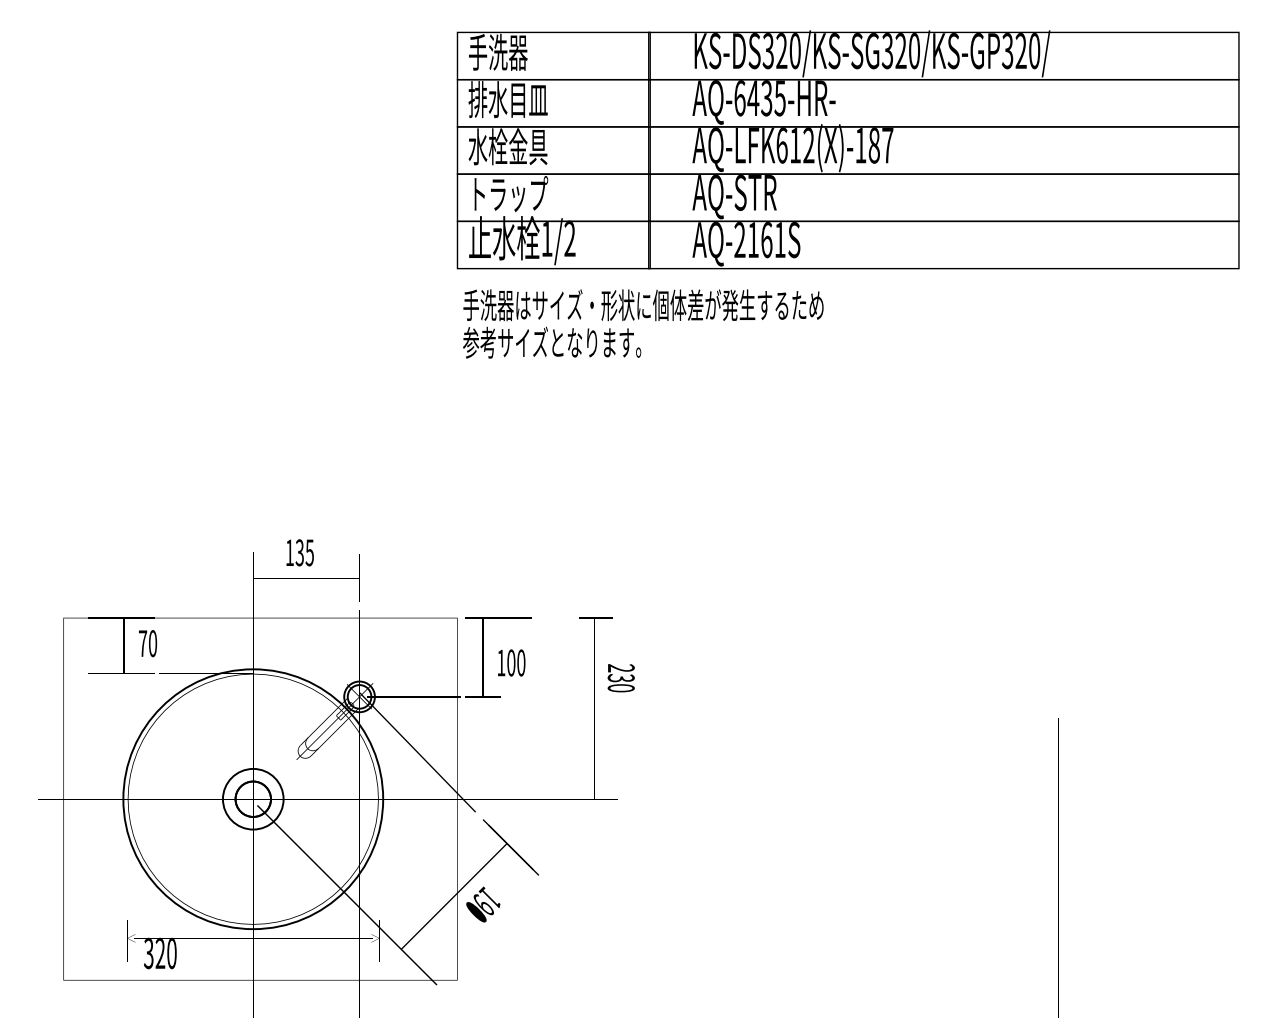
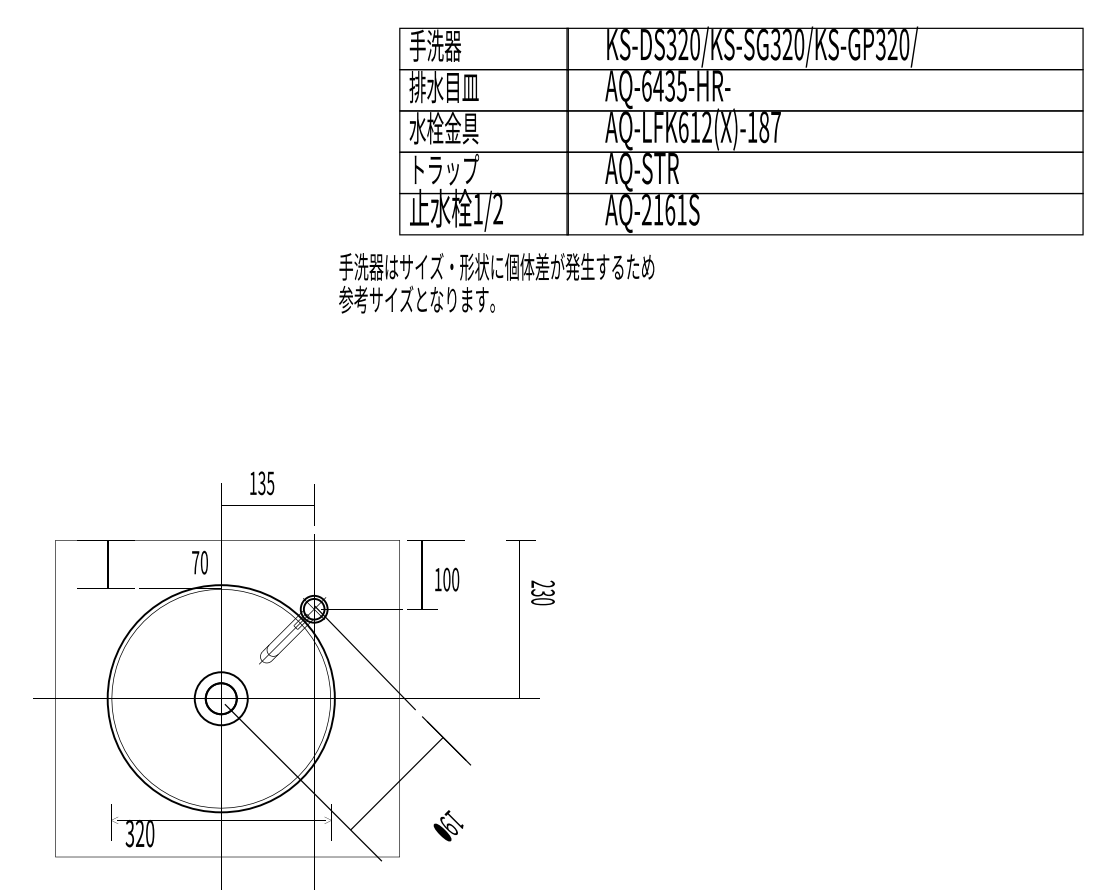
text: (643, 323) -> (496, 282), moved
text: (148, 643) -> (200, 562), moved
text: (483, 904) -> (448, 825), moved

